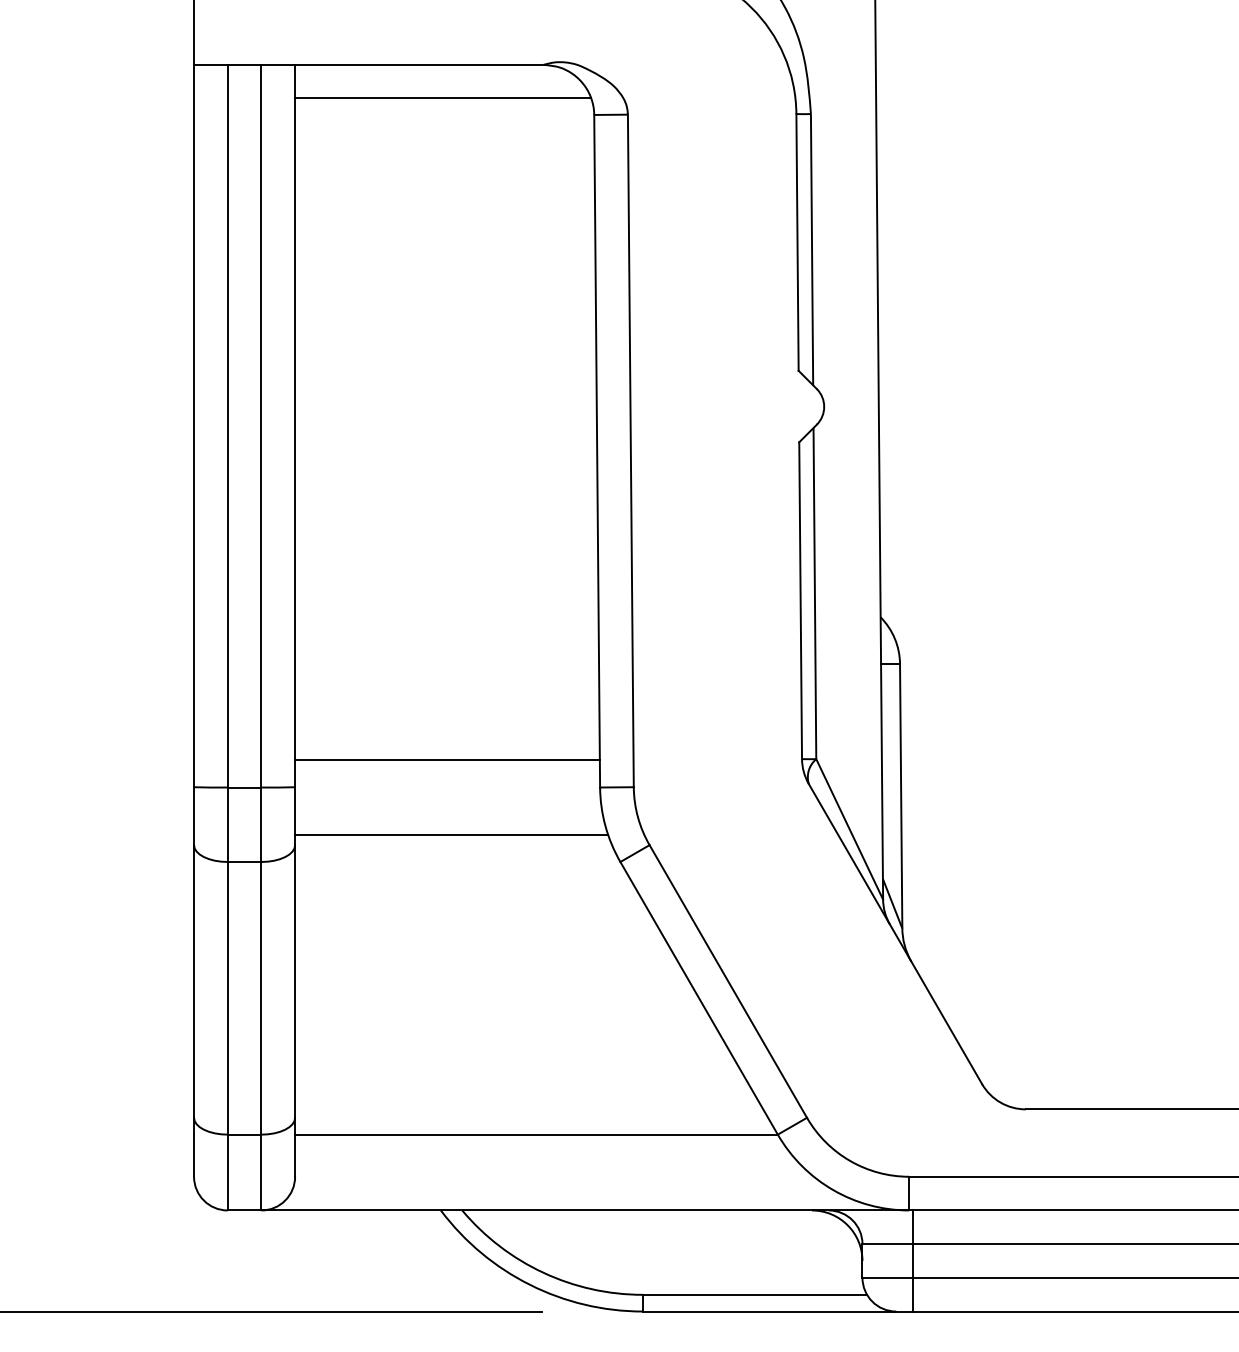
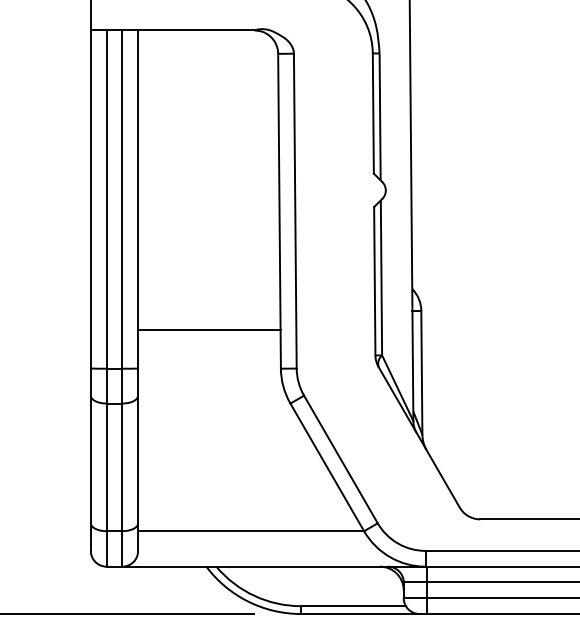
line: (443, 99) -> (207, 46), removed
line: (447, 759) -> (209, 329), moved
line: (451, 834) -> (211, 390), removed

